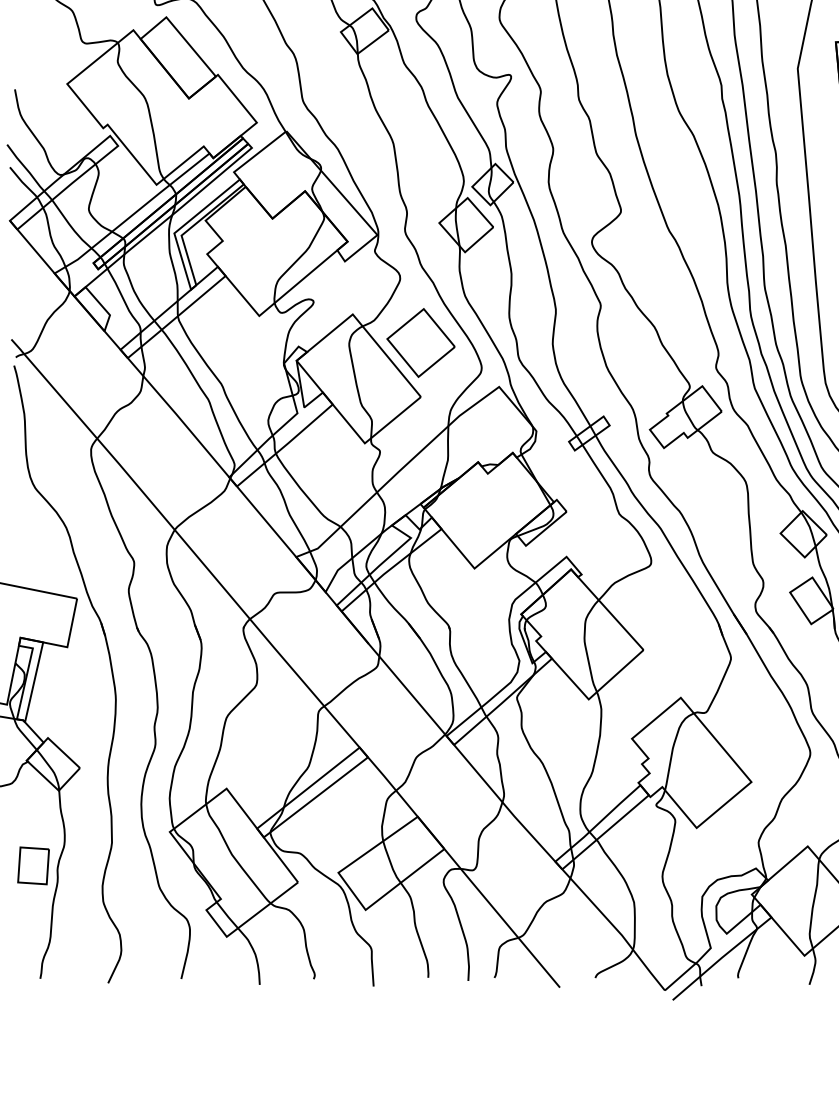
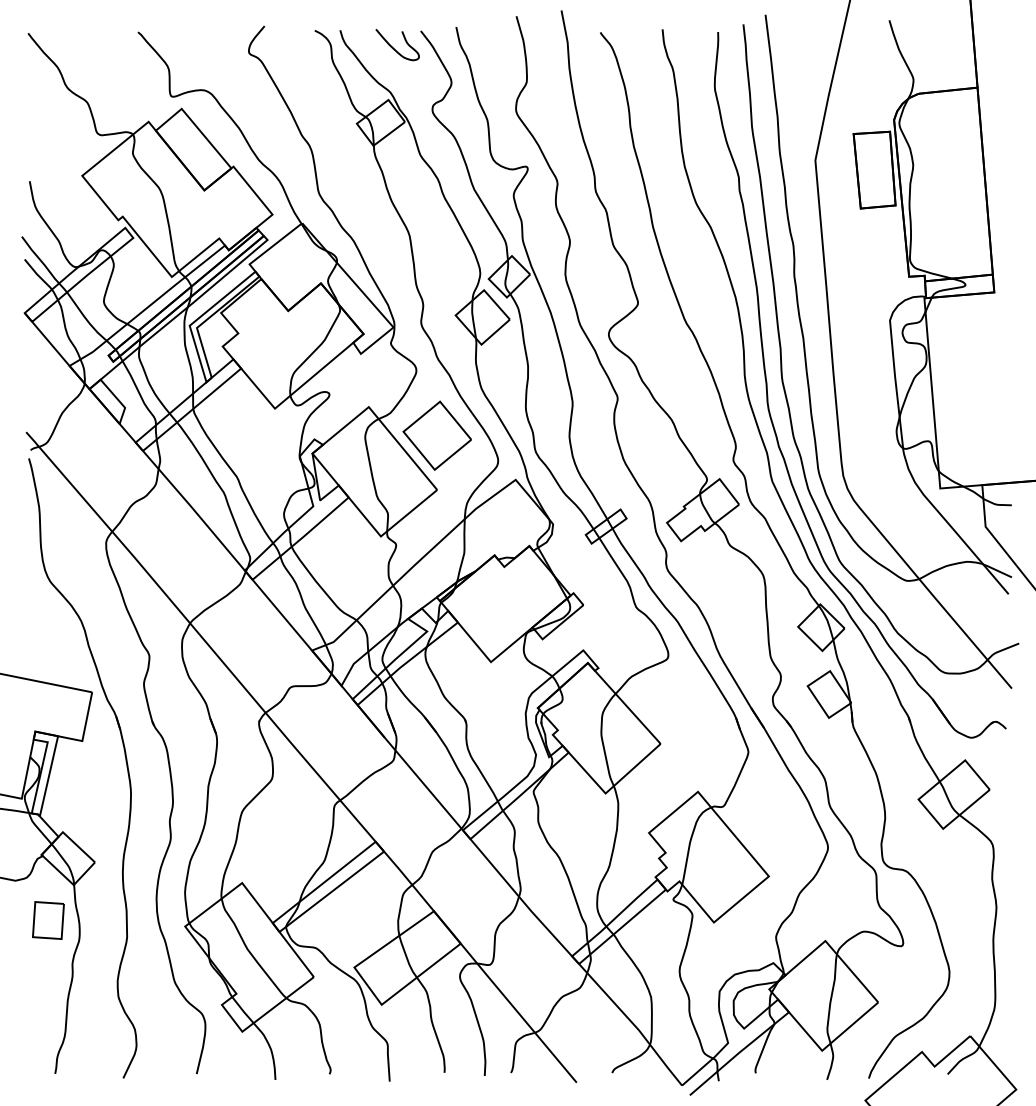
part: (33, 865) -> (48, 920), moved

